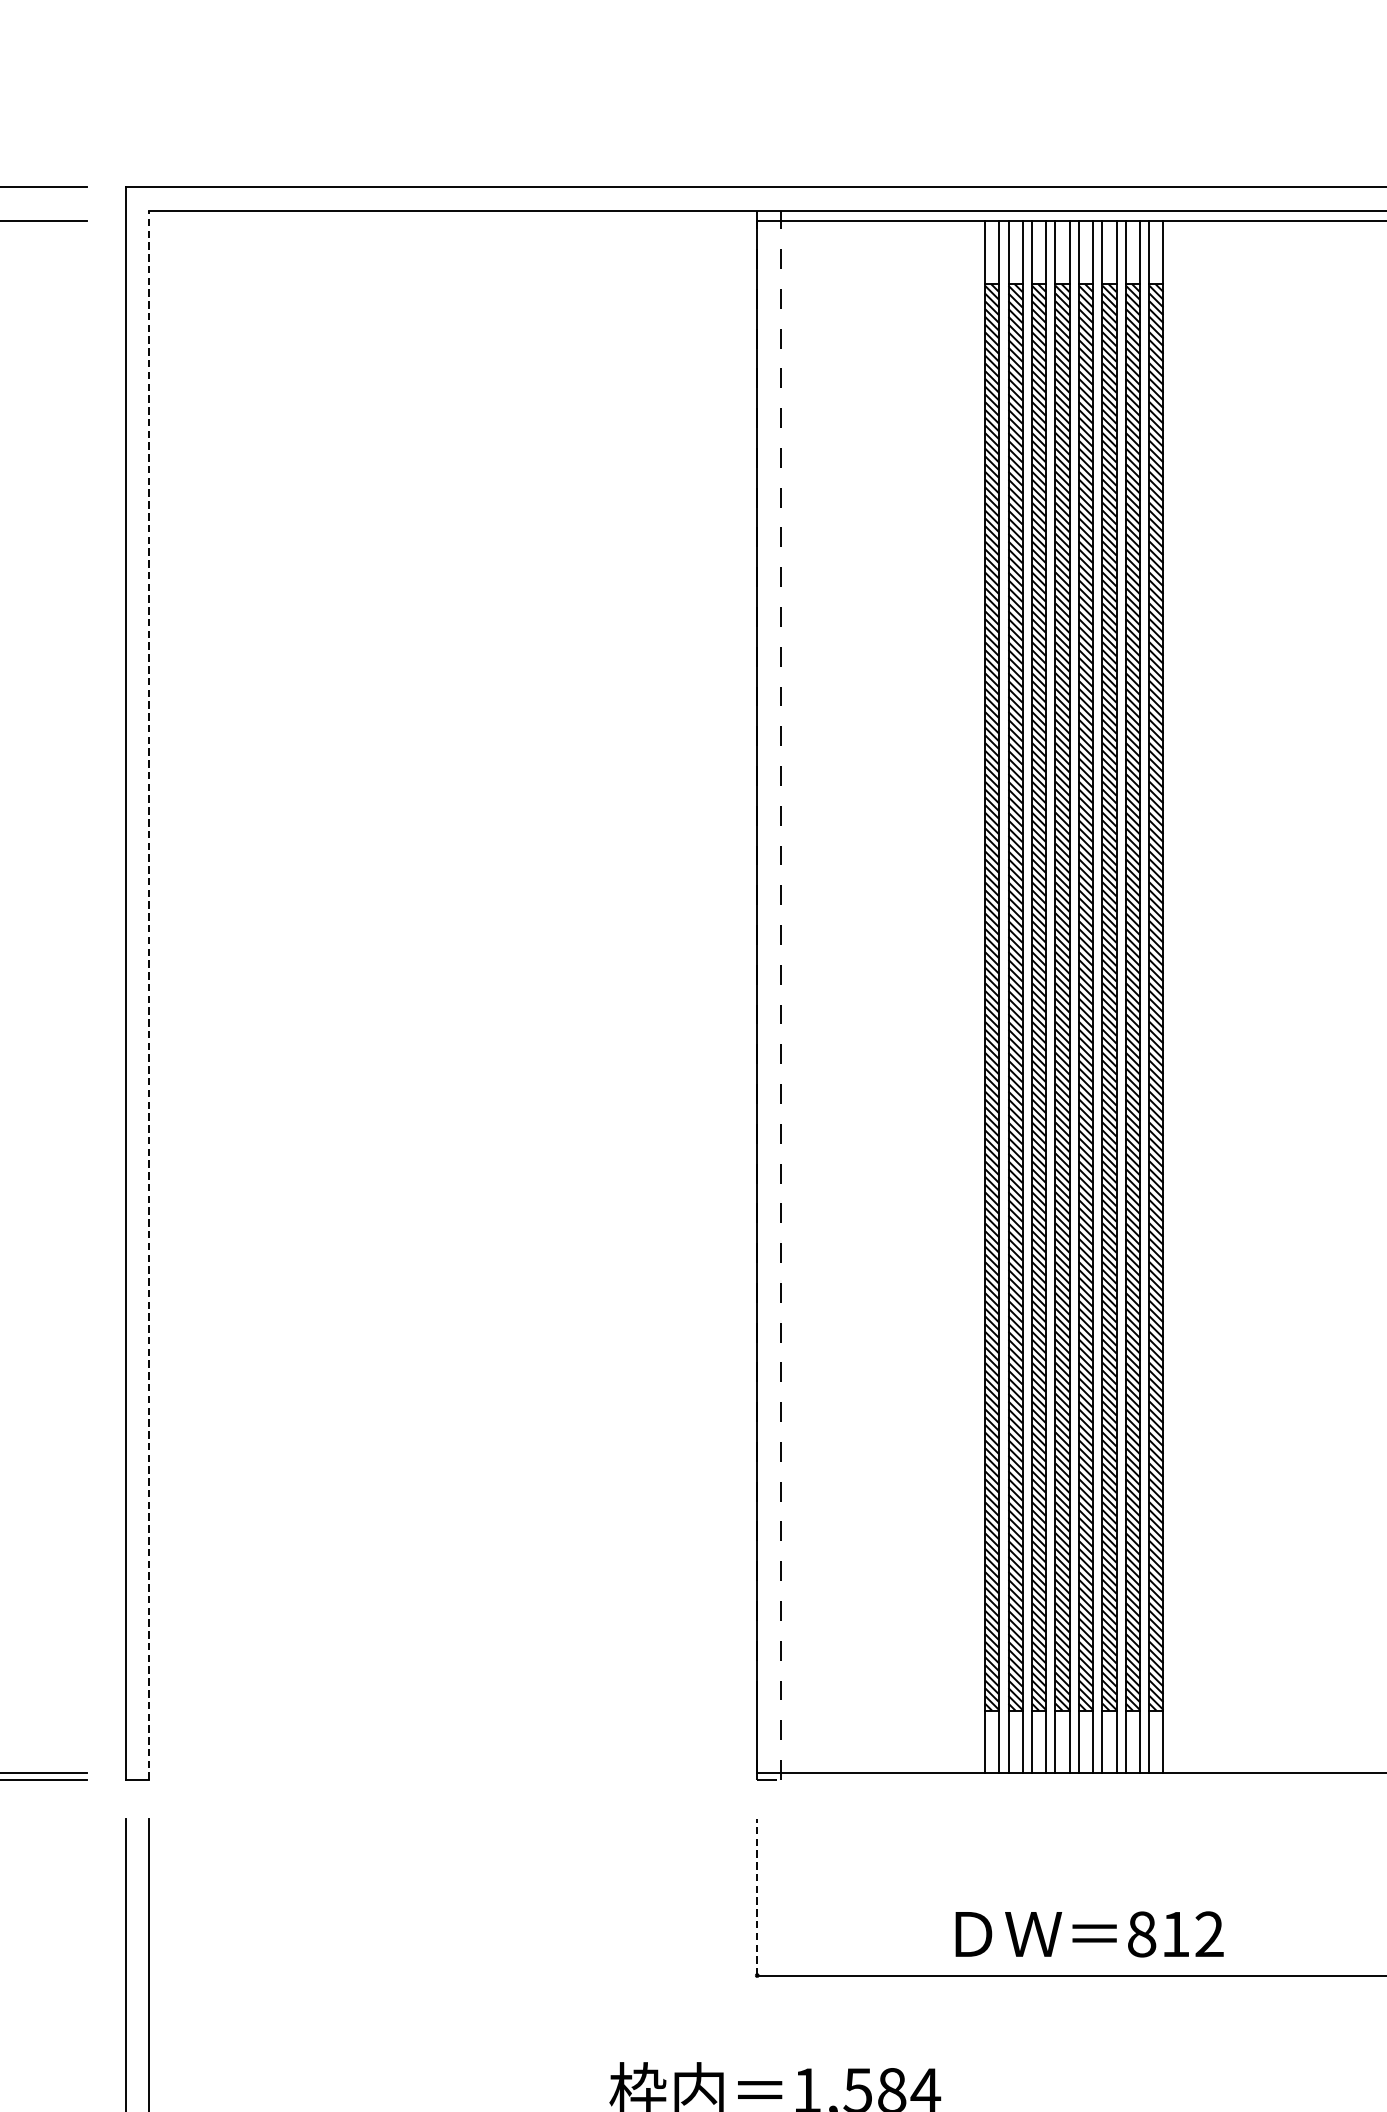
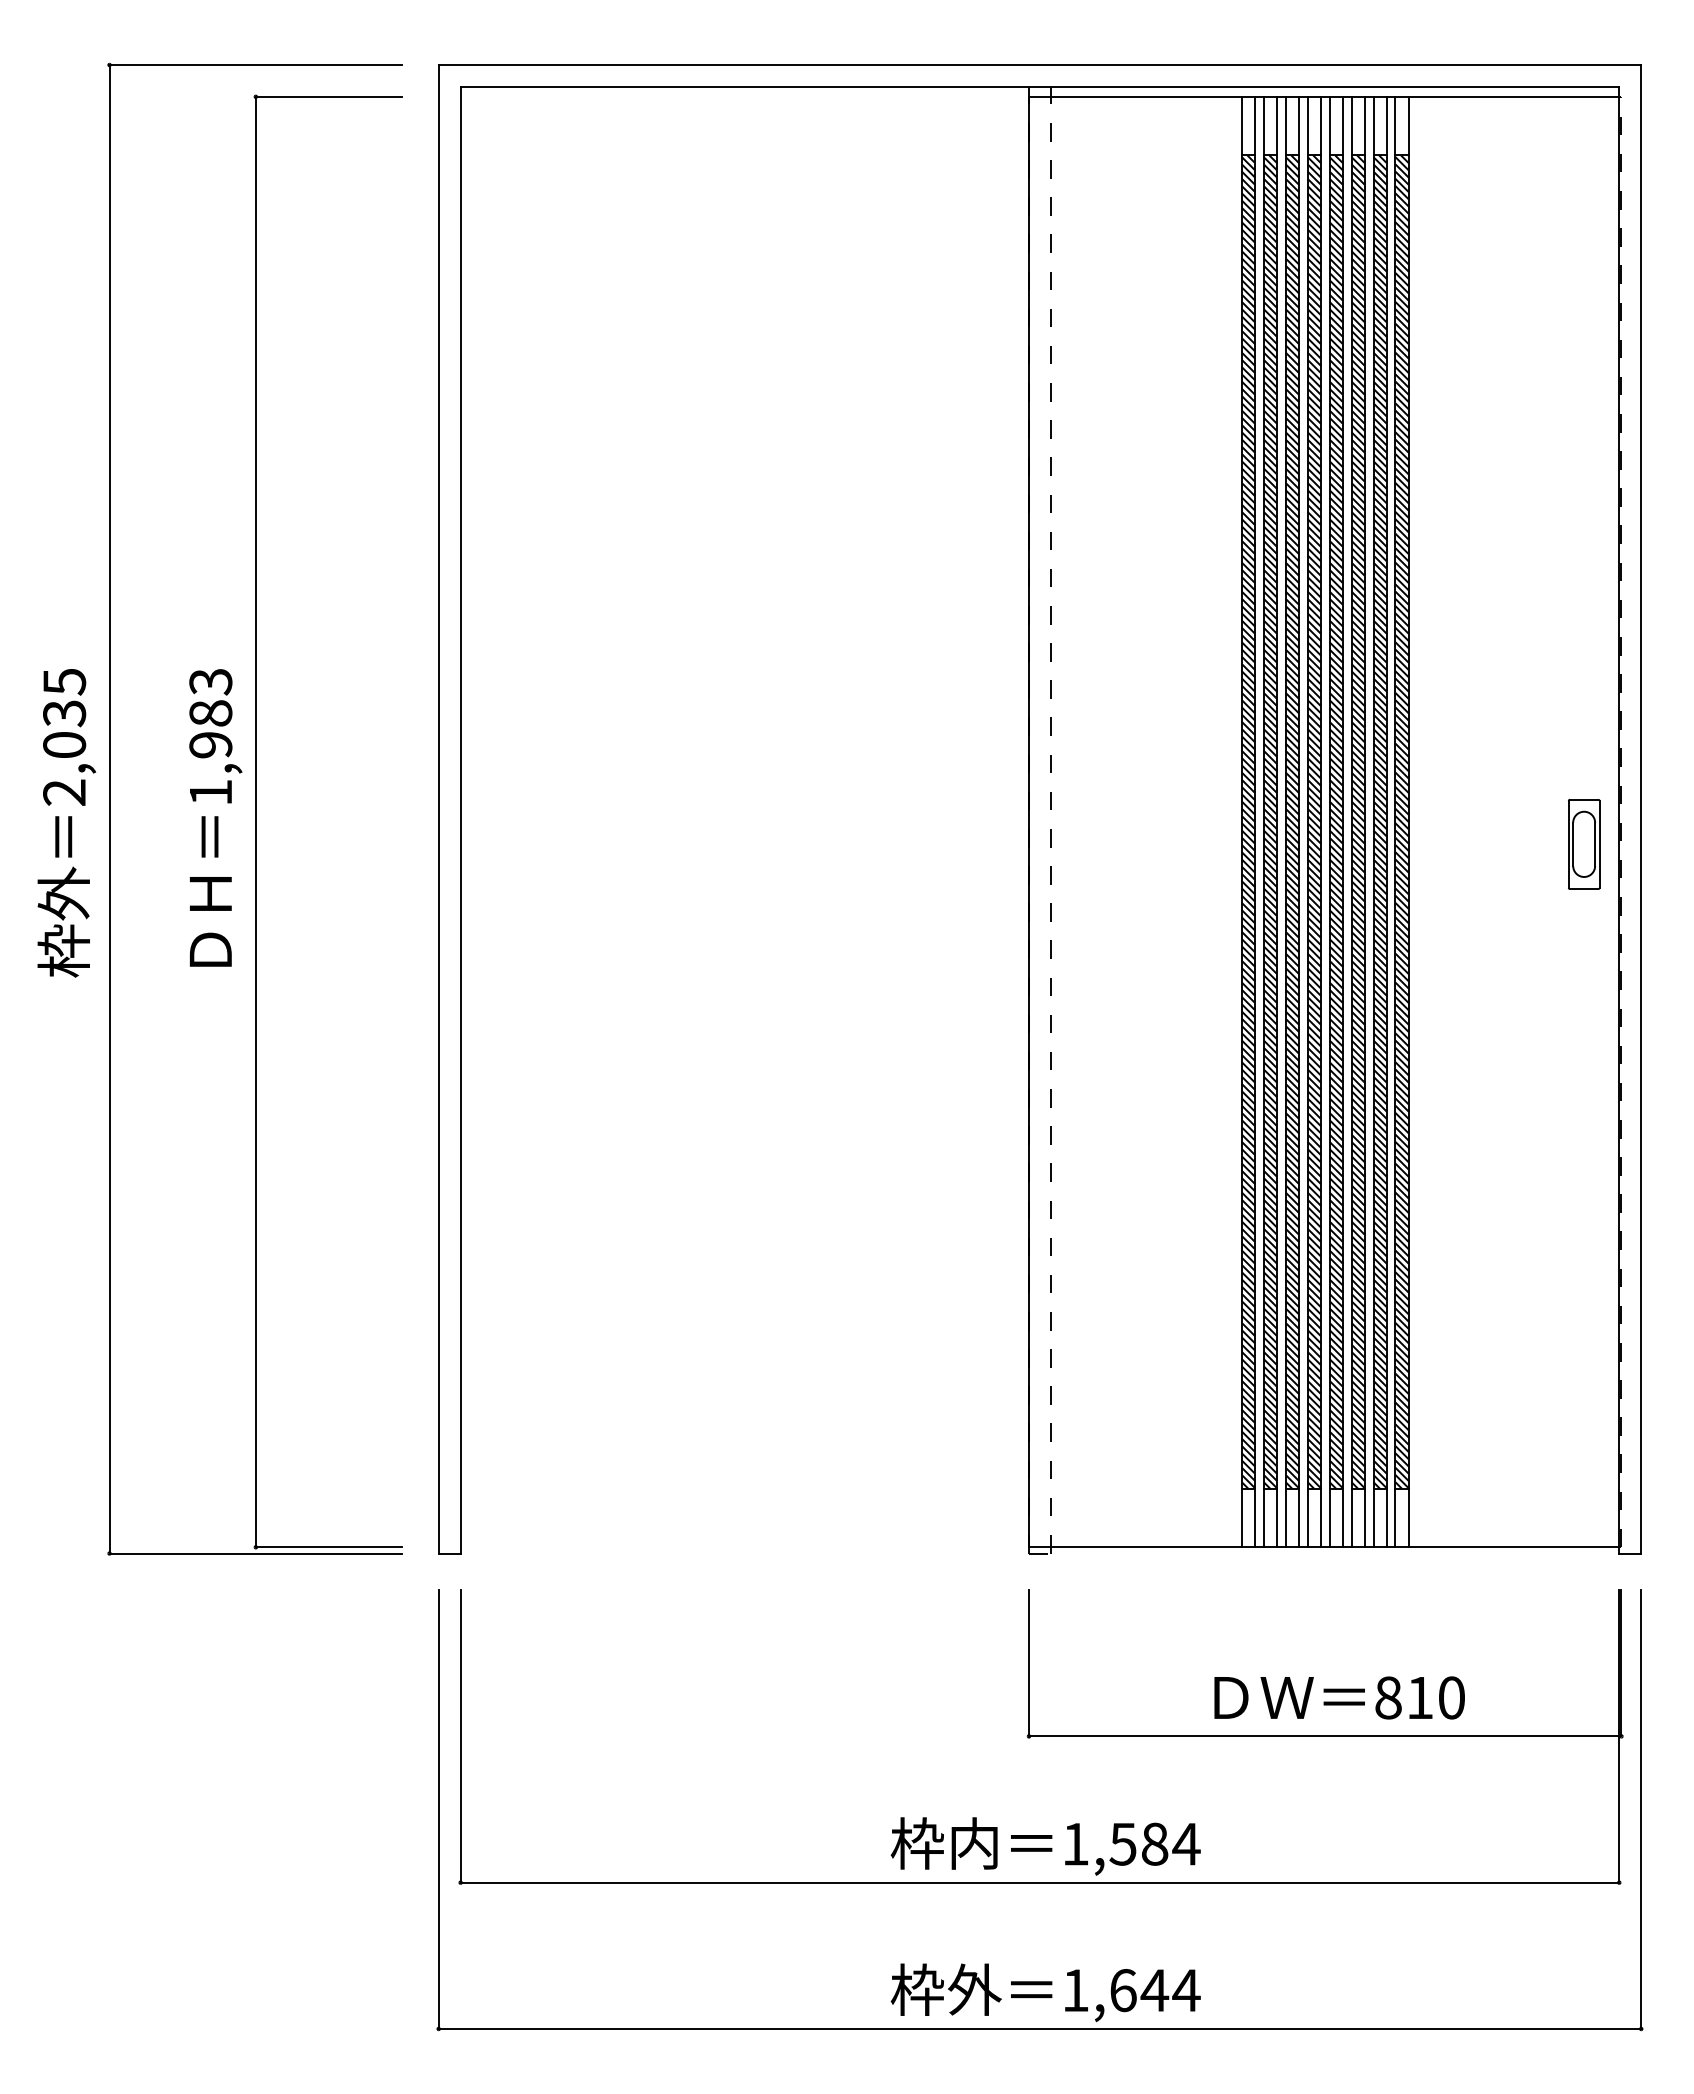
line: (148, 994) -> (460, 819), dashed -> solid
part: (1351, 1021) -> (1584, 844), added
line: (756, 1896) -> (1028, 1662), dashed -> solid
text: (1209, 1933) -> (1451, 1697), 812 -> 810

